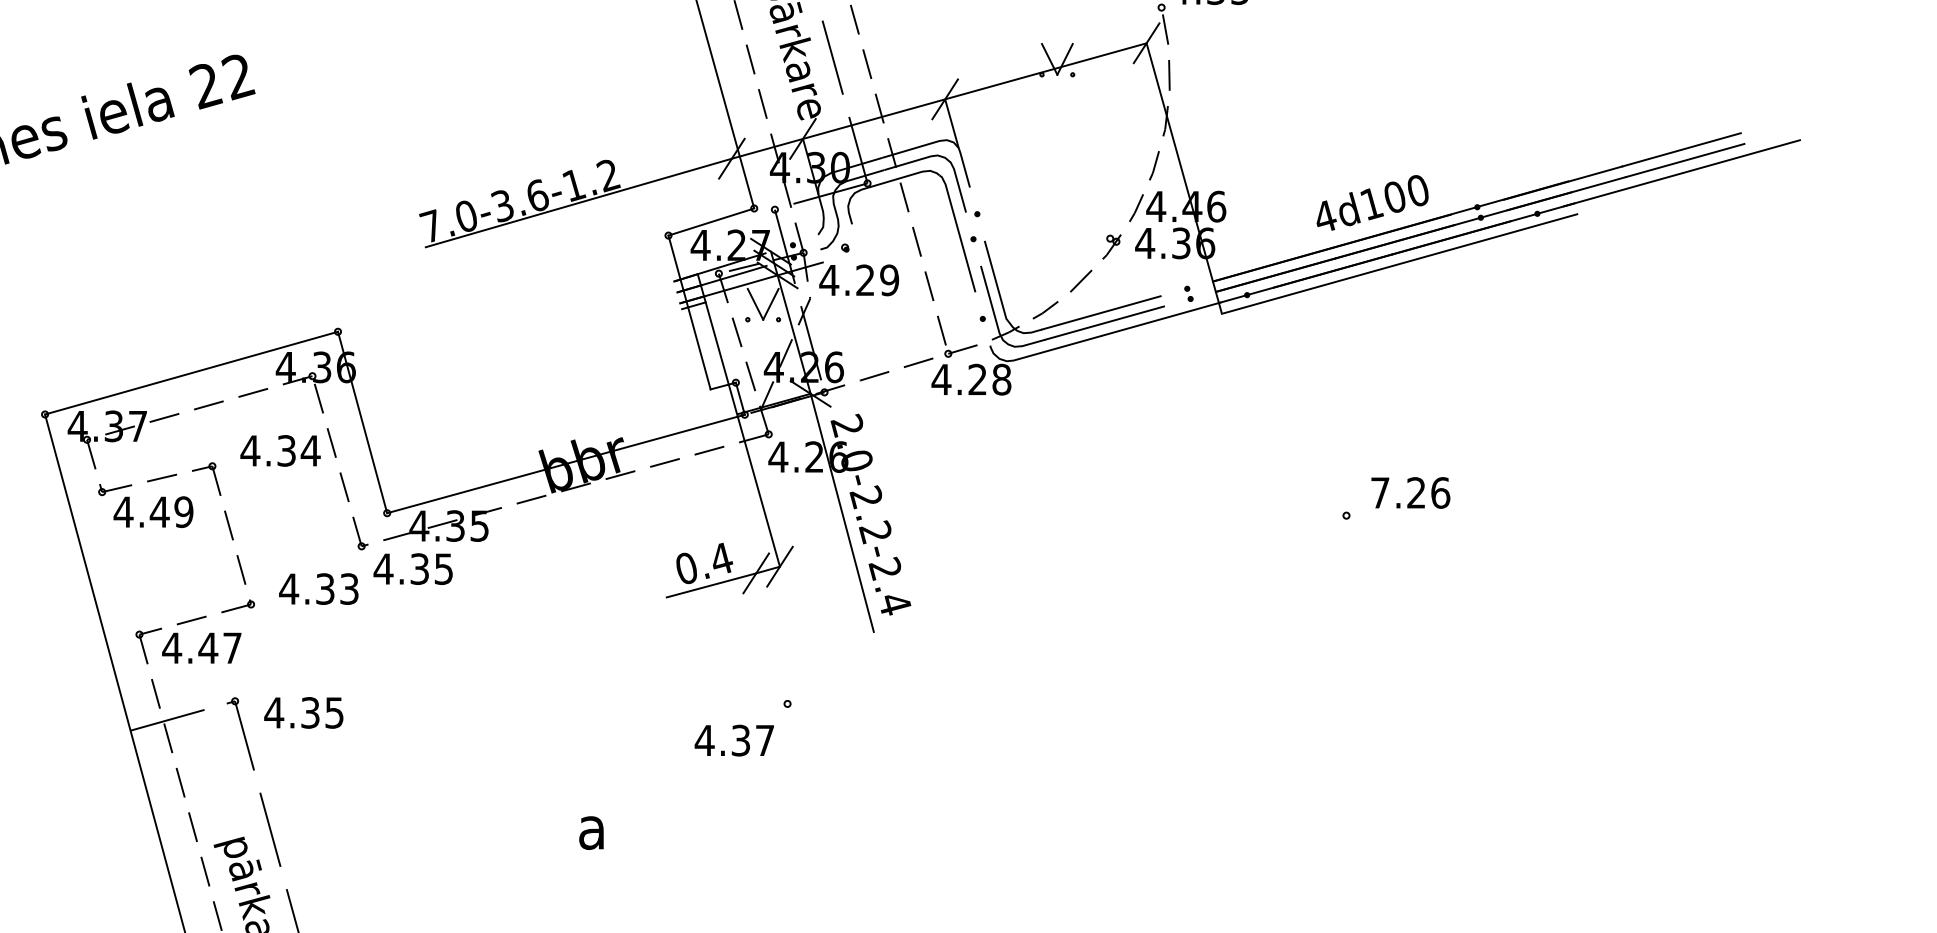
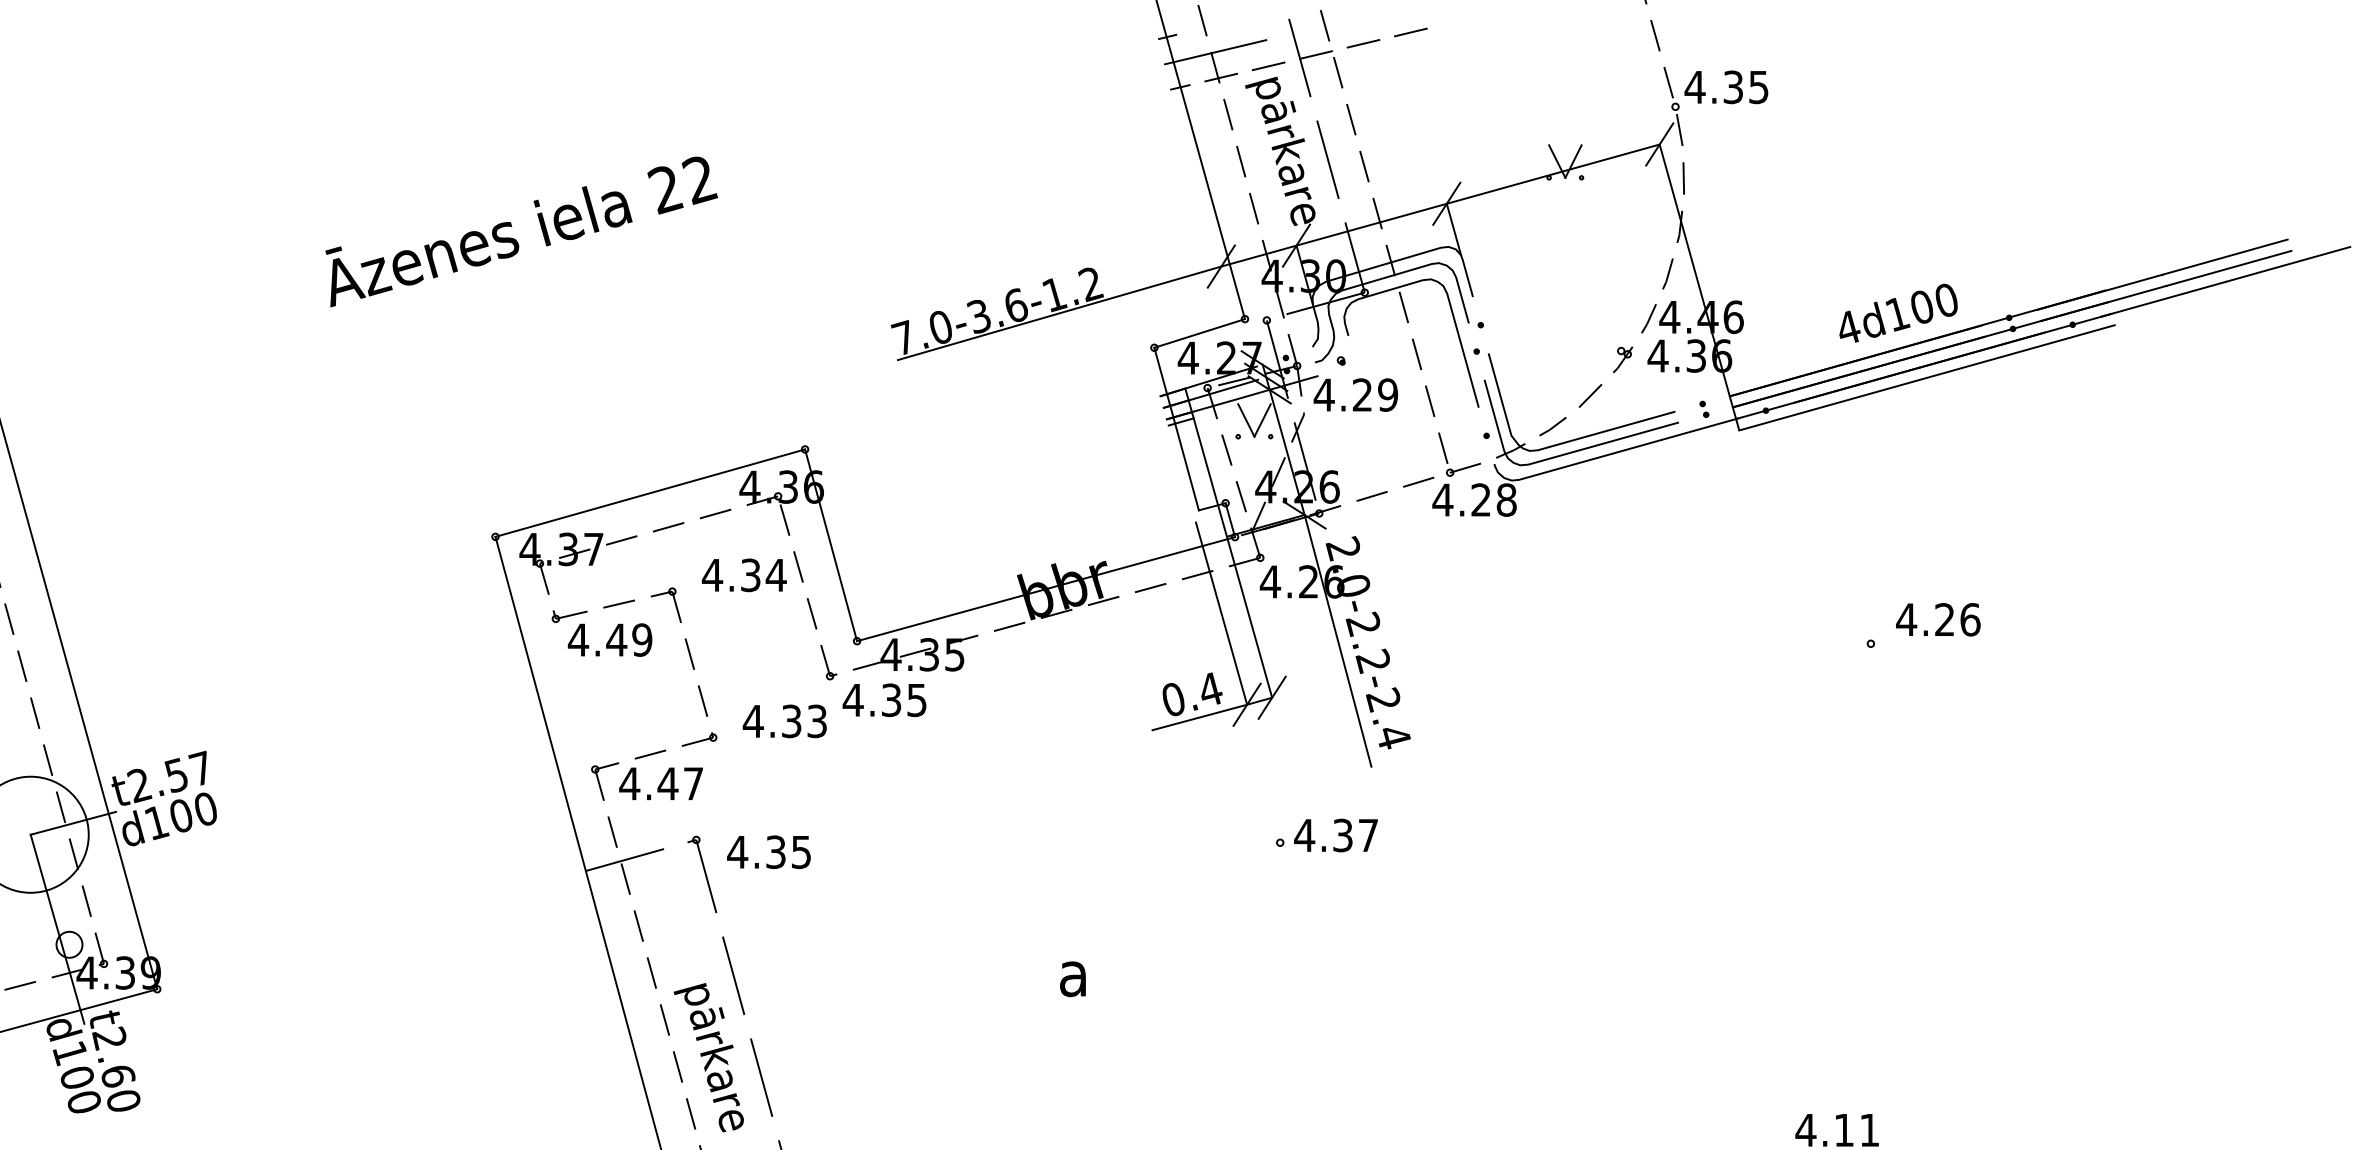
line: (732, 486) -> (1221, 612), added
text: (1380, 492) -> (1906, 619), 7.26 -> 4.26
text: (733, 740) -> (1335, 835), moved

